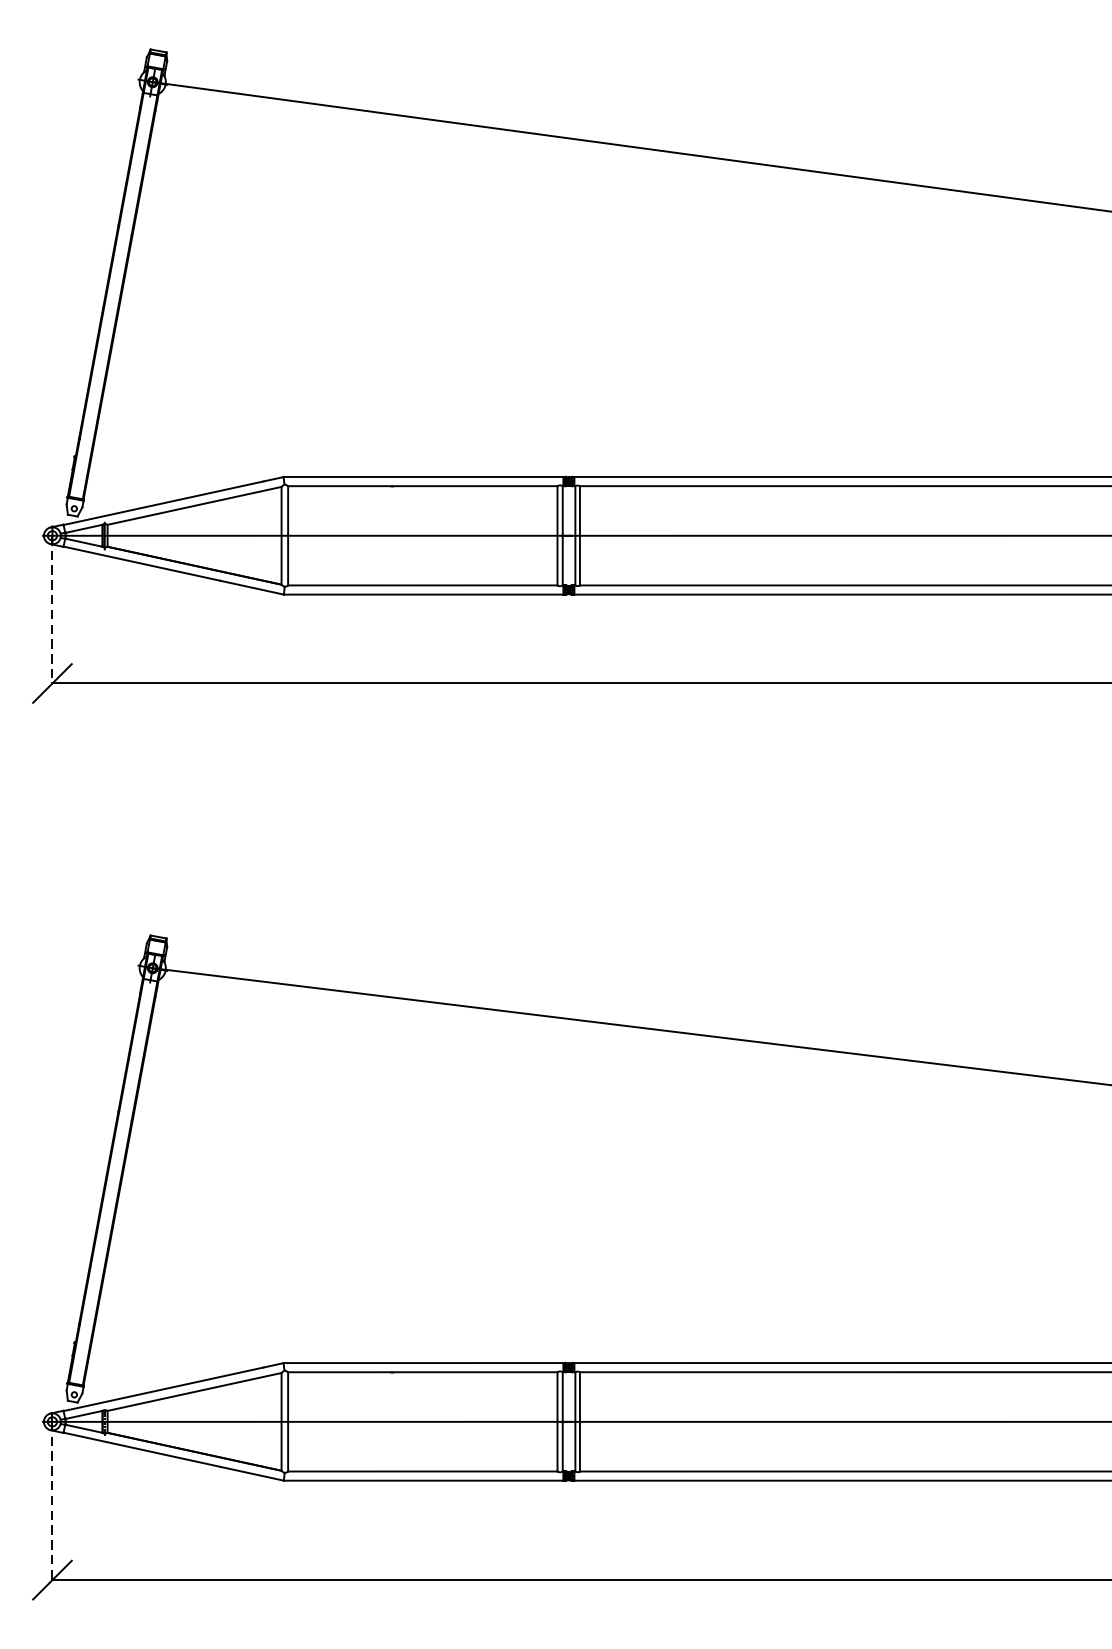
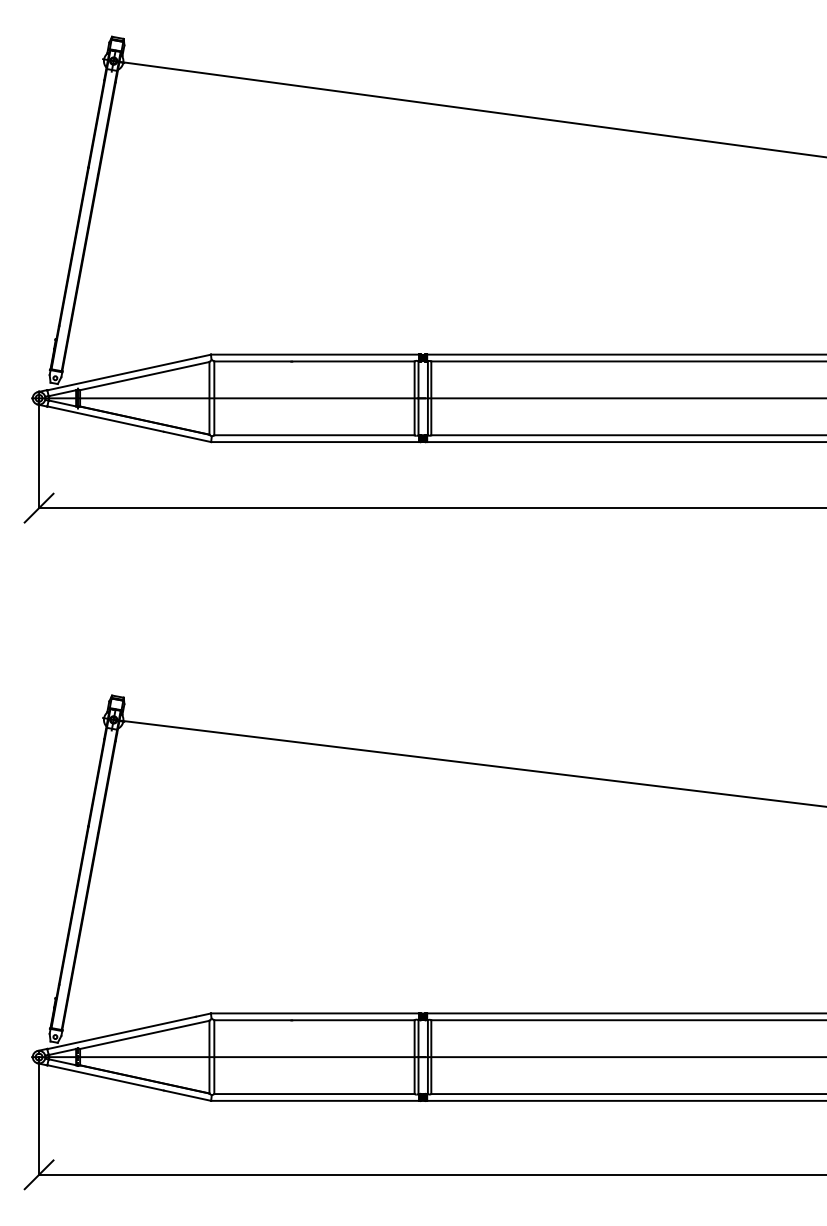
line: (52, 609) -> (39, 453), dashed -> solid
line: (52, 1500) -> (39, 1115), dashed -> solid

